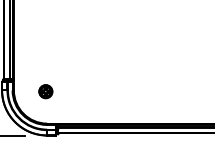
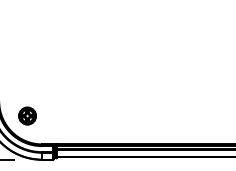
part: (45, 91) -> (27, 115), moved

